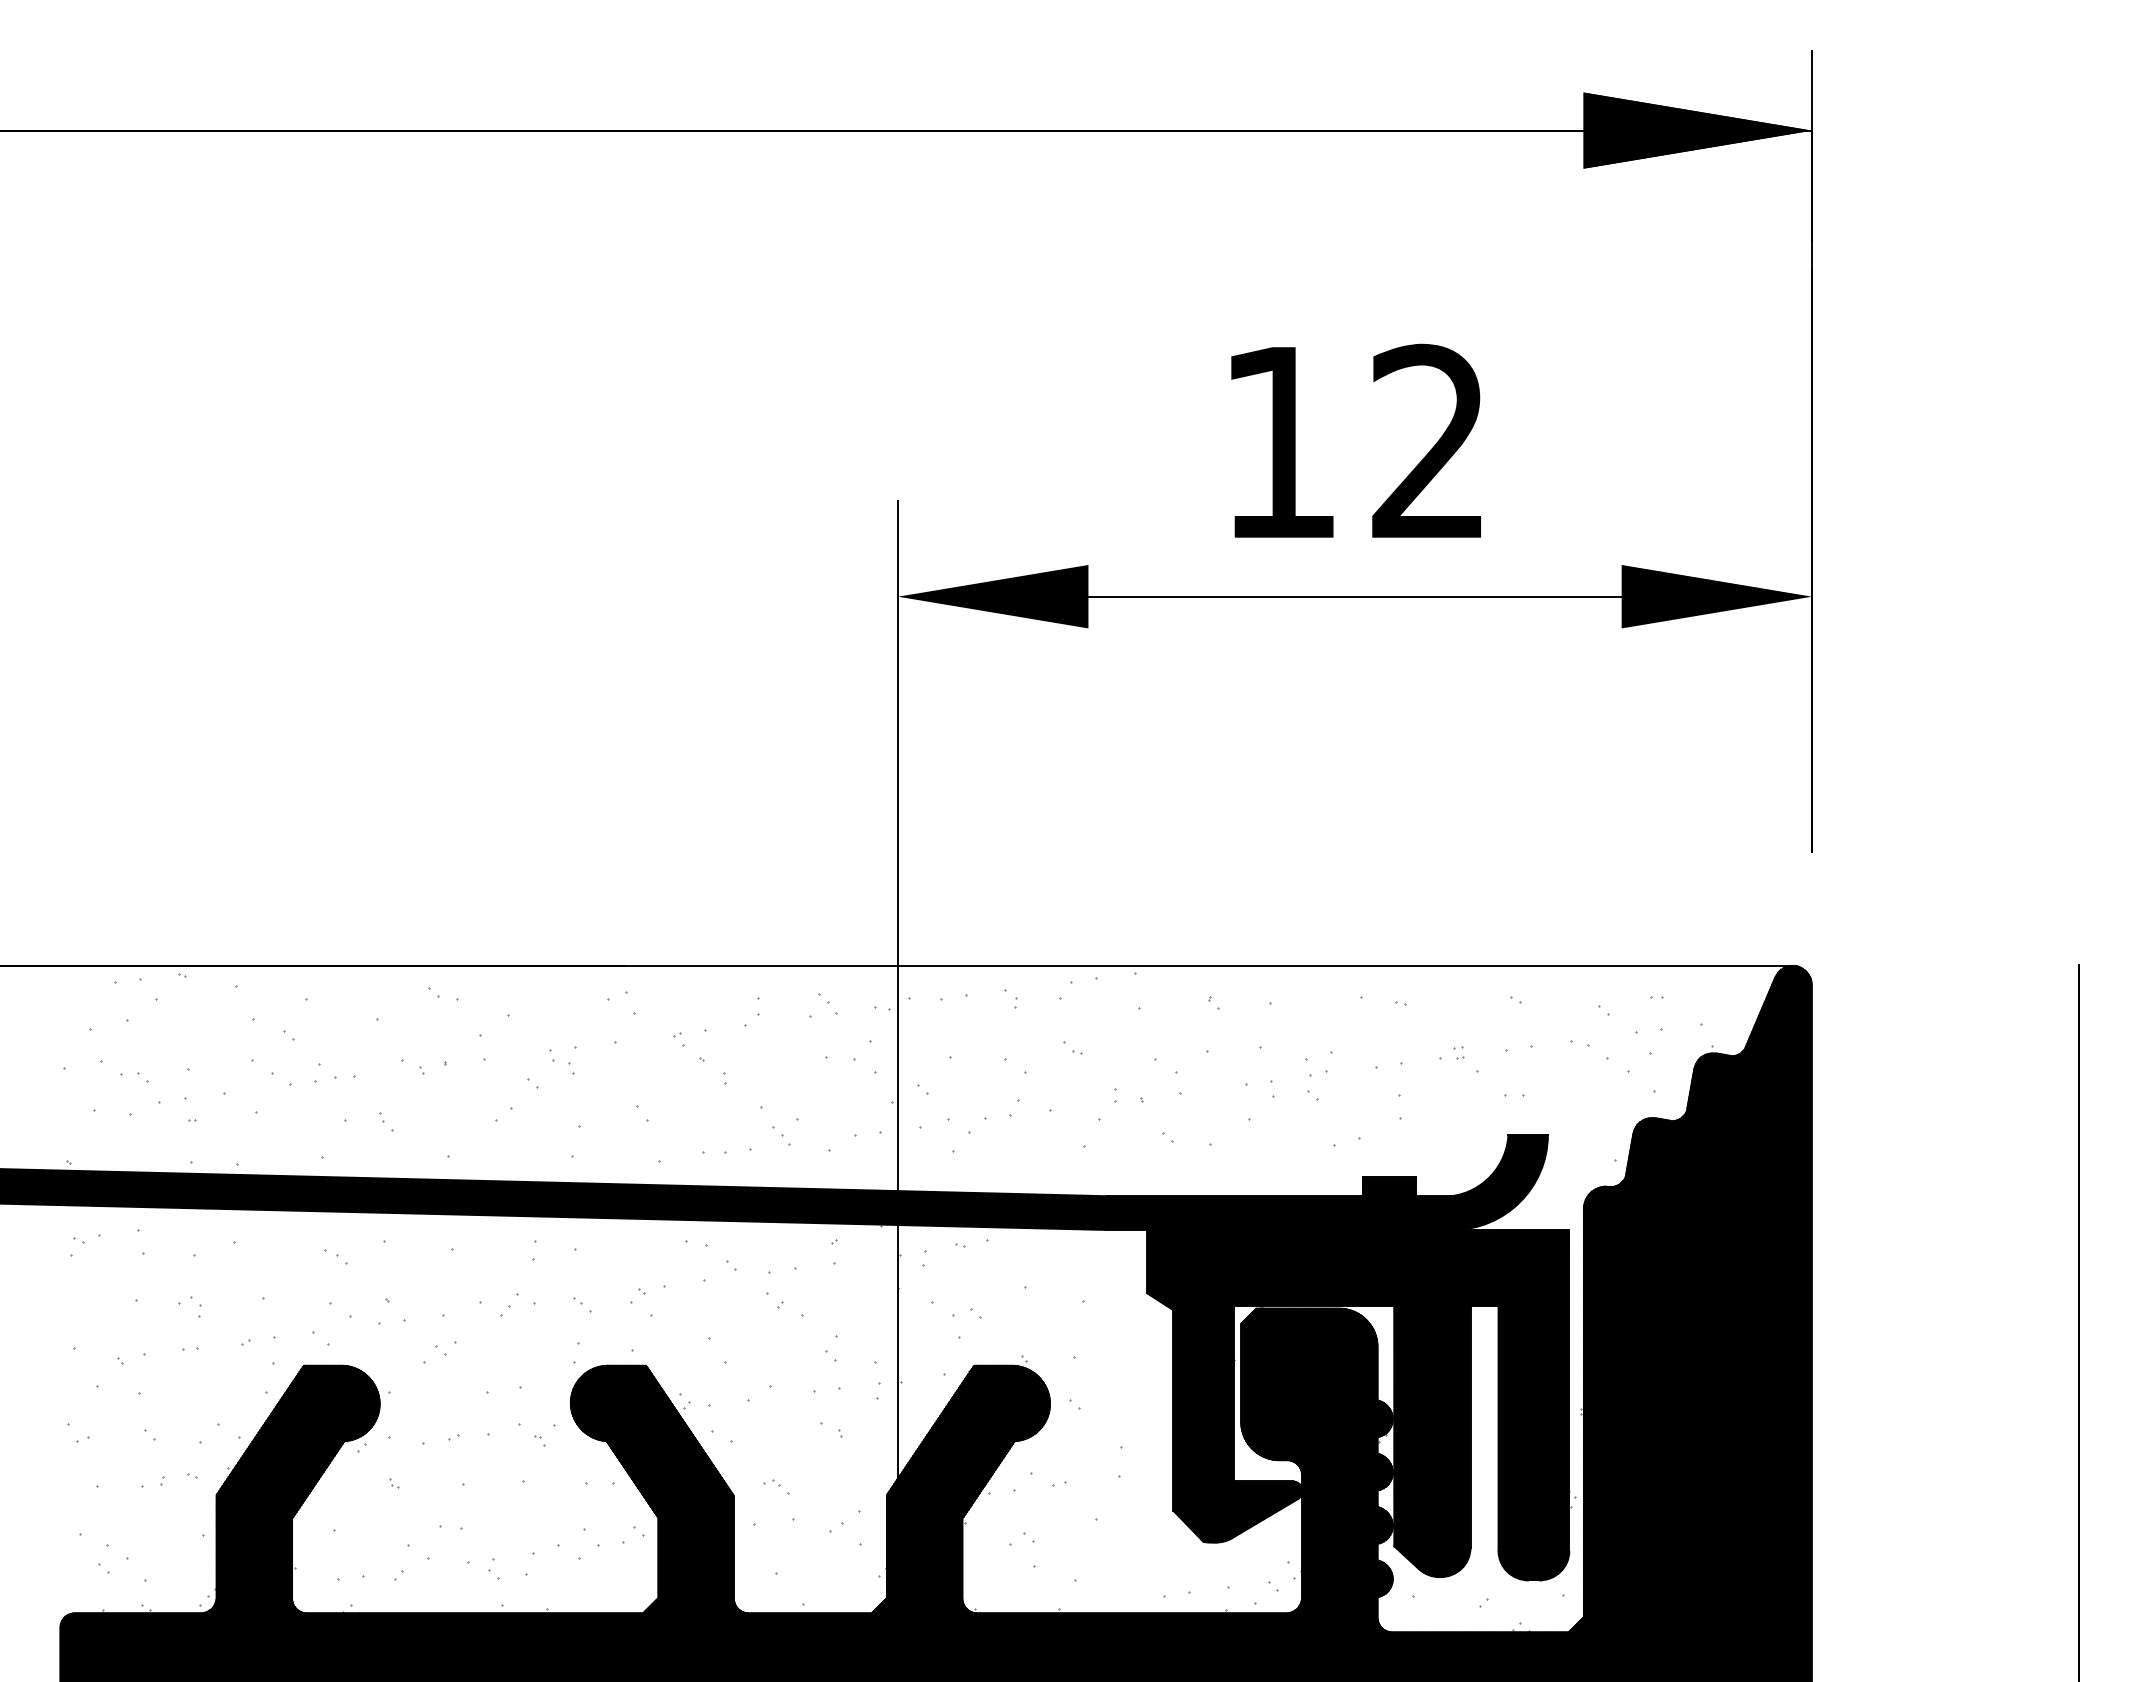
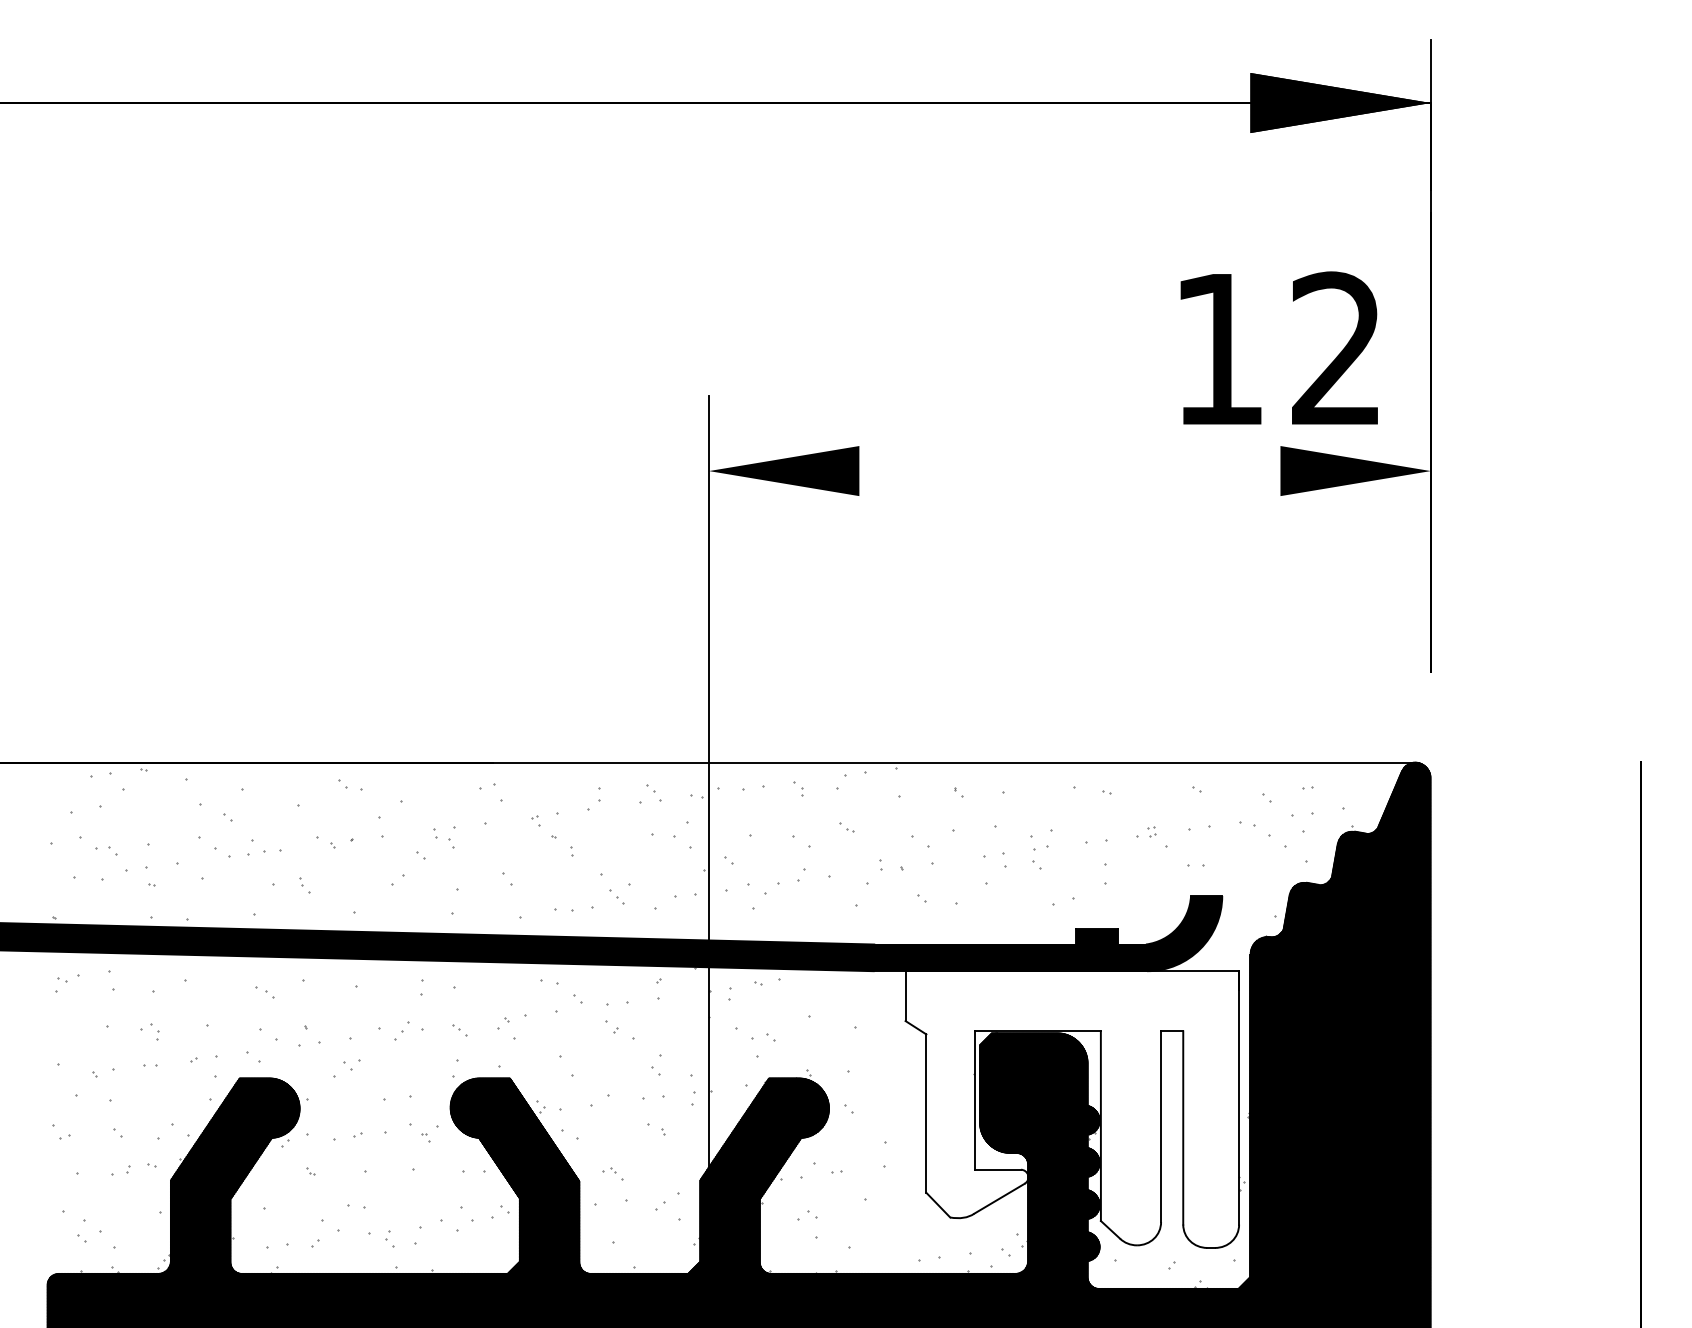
text: (1355, 440) -> (1278, 347), moved
line: (1354, 596) -> (1069, 470), removed
fill: (1357, 1404) -> (1071, 1108), removed

